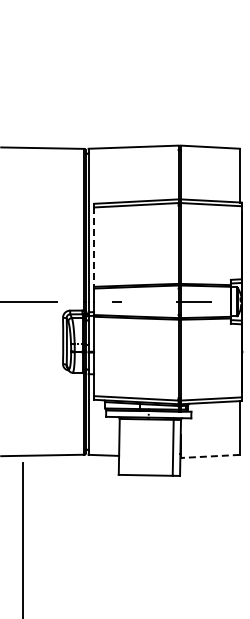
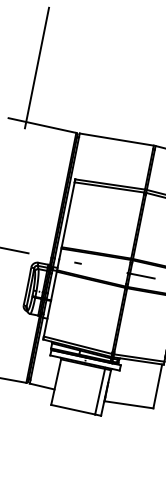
line: (22, 81) -> (36, 67), added
line: (94, 247) -> (68, 215), dashed -> solid
line: (210, 456) -> (129, 404), dashed -> solid

